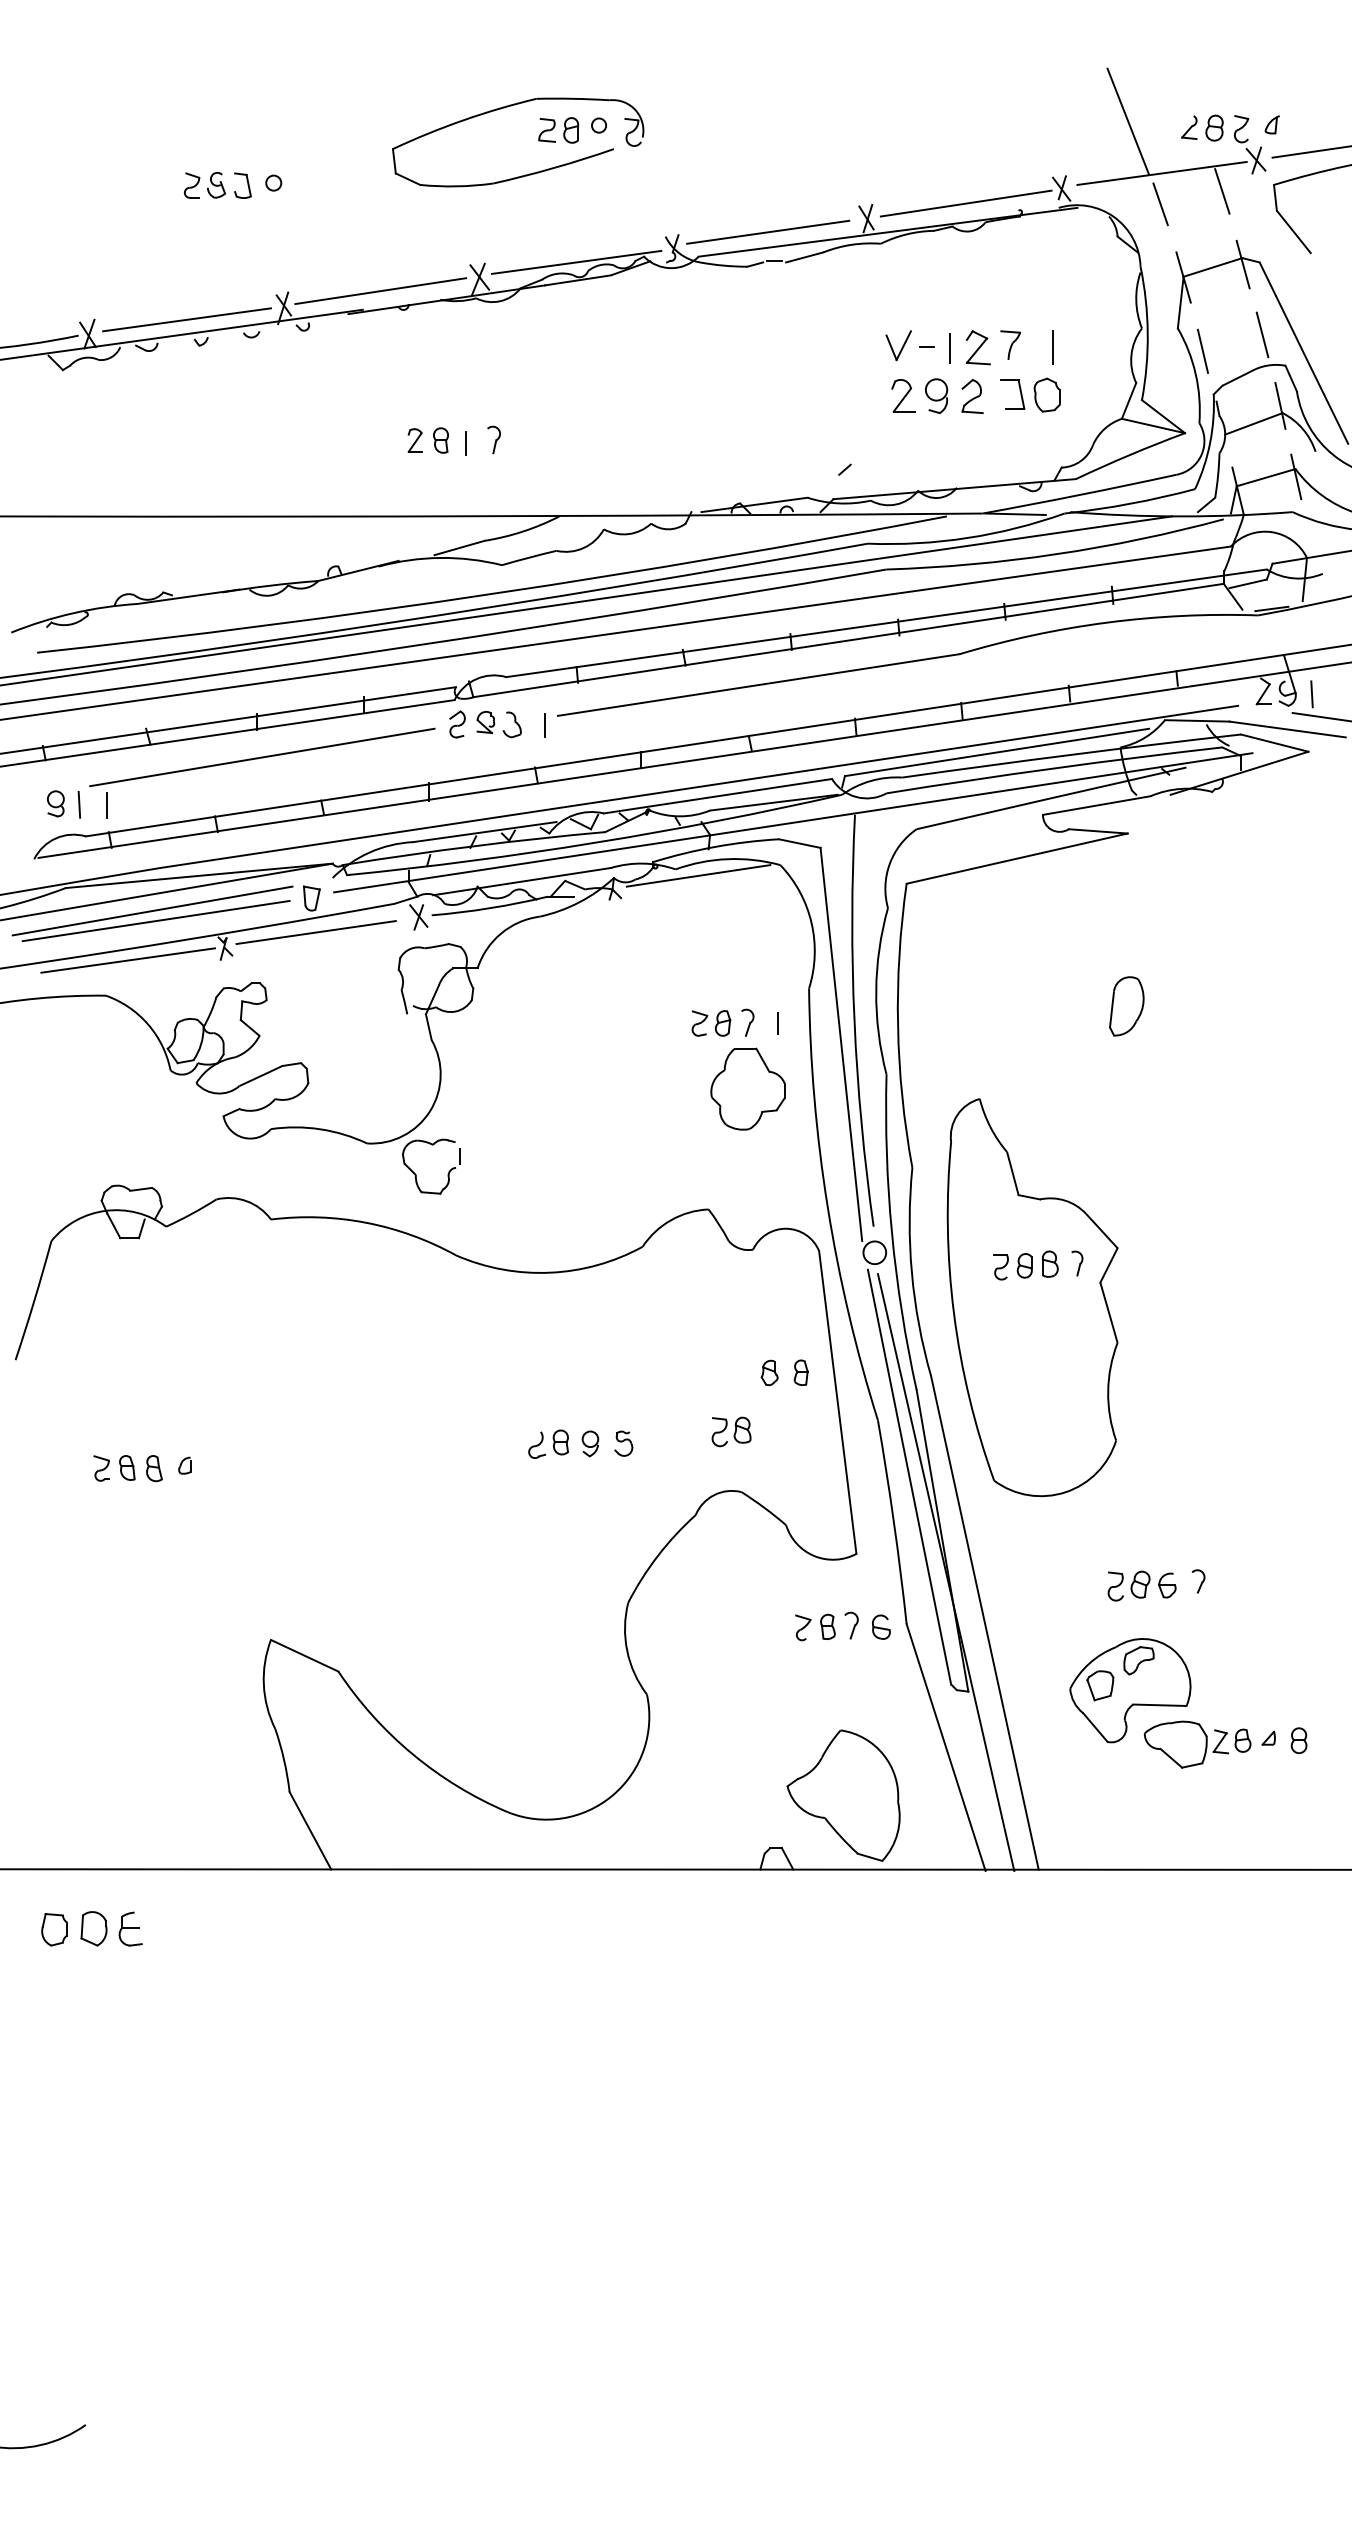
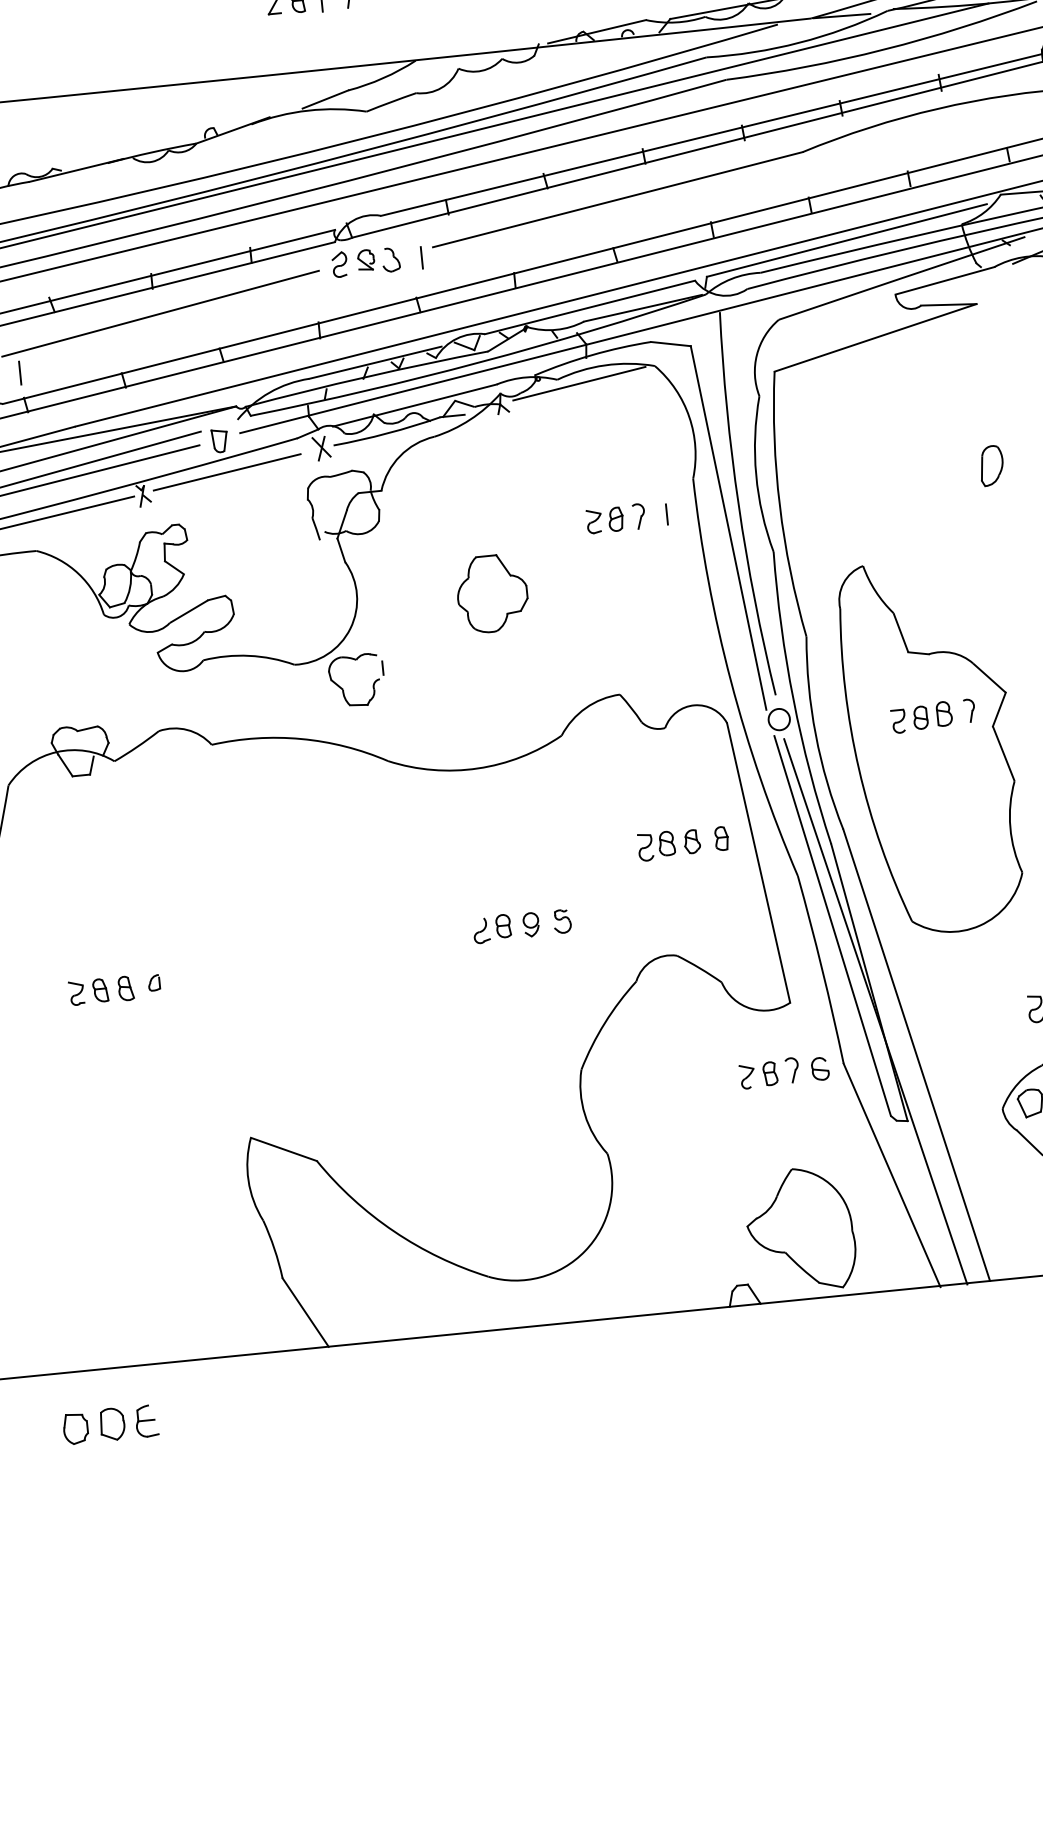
part: (1126, 1006) -> (991, 465), size x0.71
part: (747, 1088) -> (491, 593), moved
part: (731, 1431) -> (656, 845), moved

